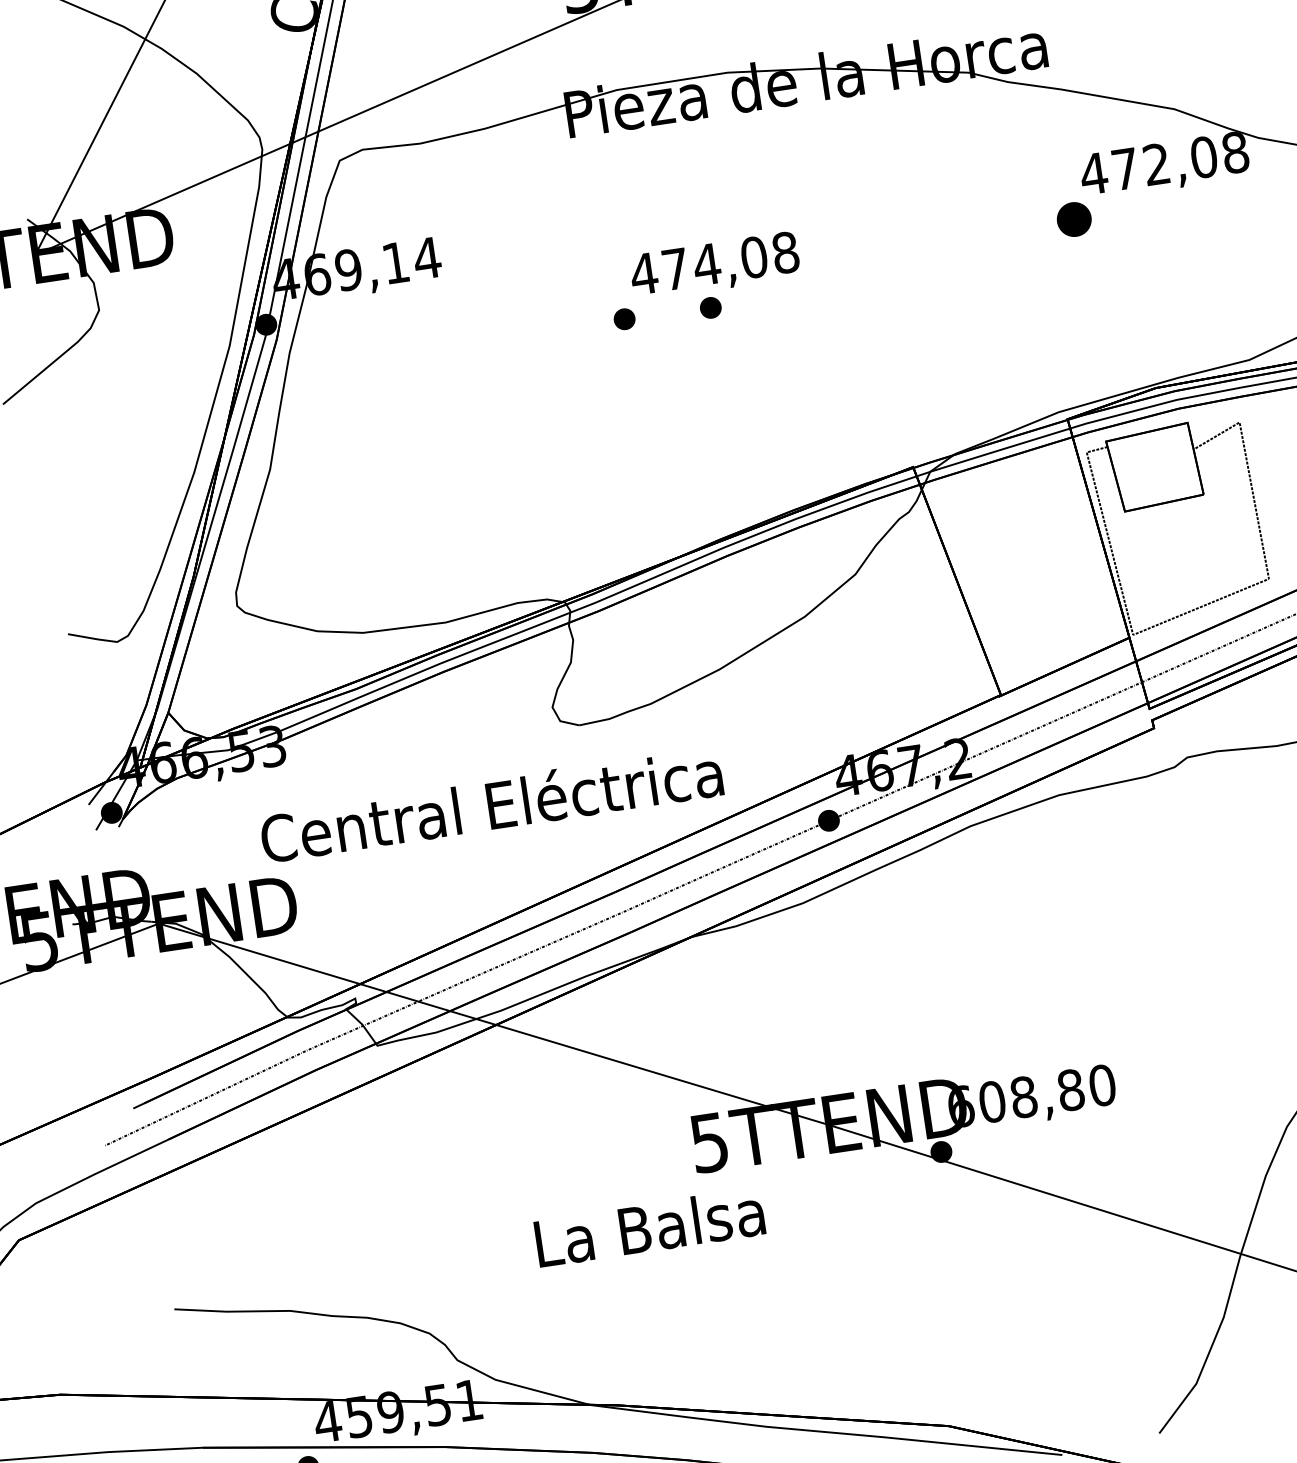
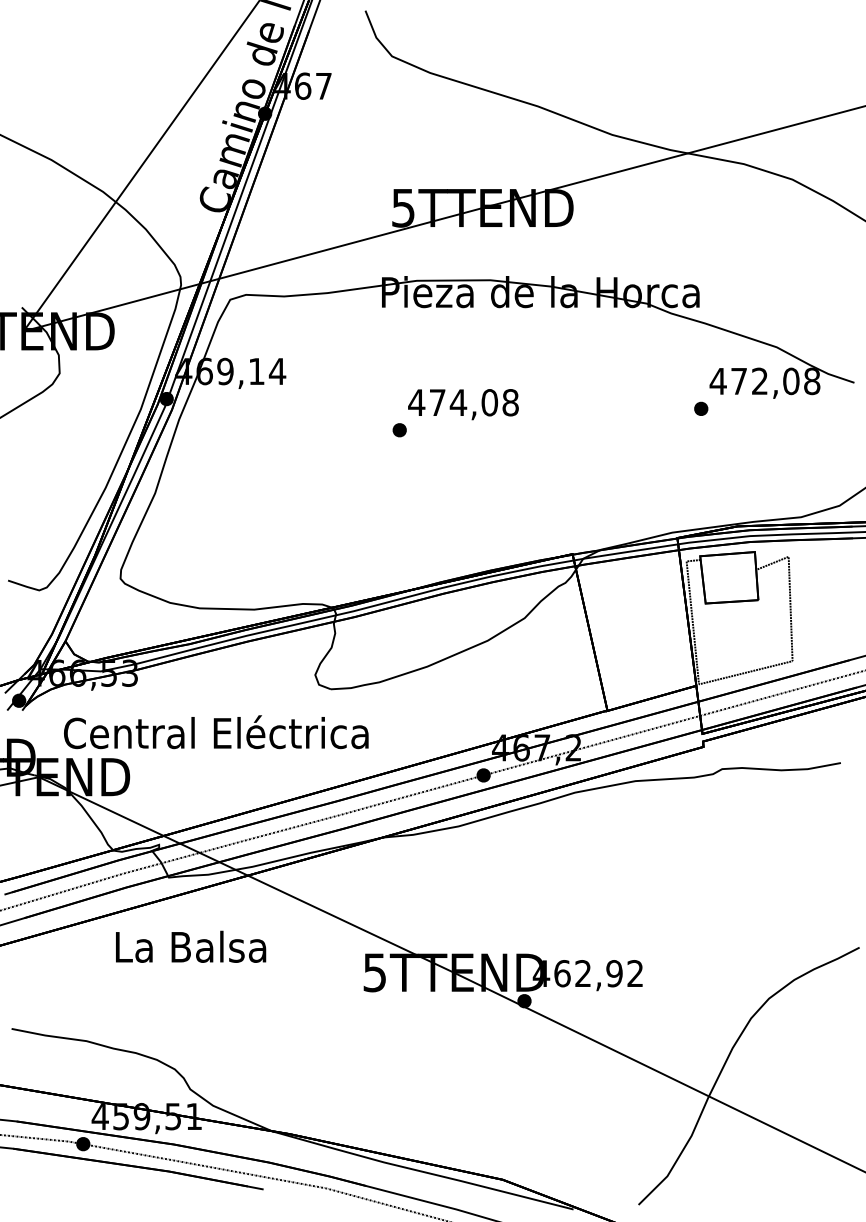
part: (1074, 218) -> (701, 408), size x0.62
part: (710, 308) -> (456, 431), removed
text: (491, 805) -> (216, 732), moved
text: (1030, 1096) -> (587, 973), 608,80 -> 462,92
text: (650, 1226) -> (191, 946), moved

